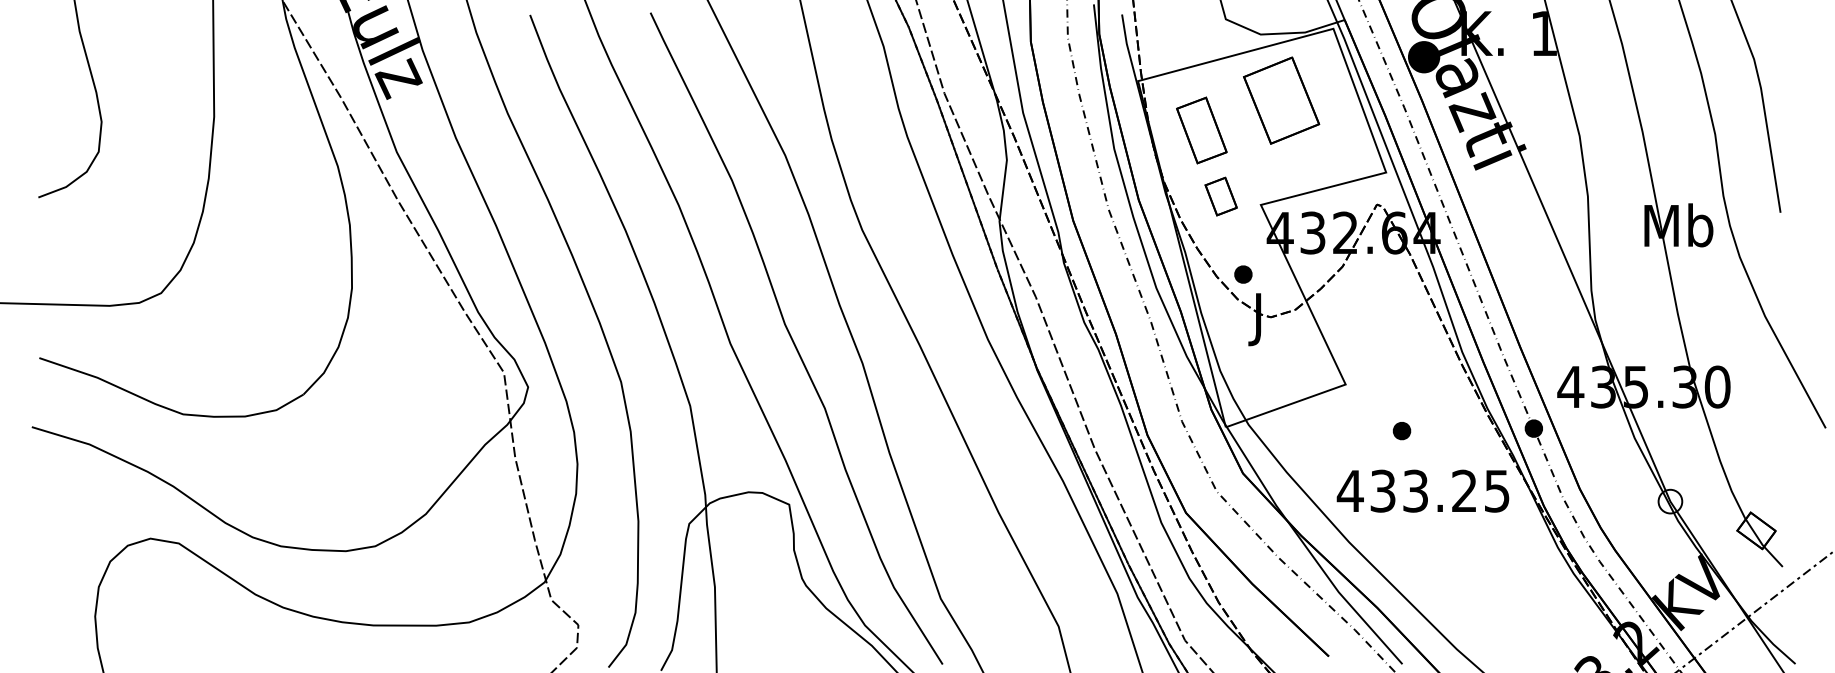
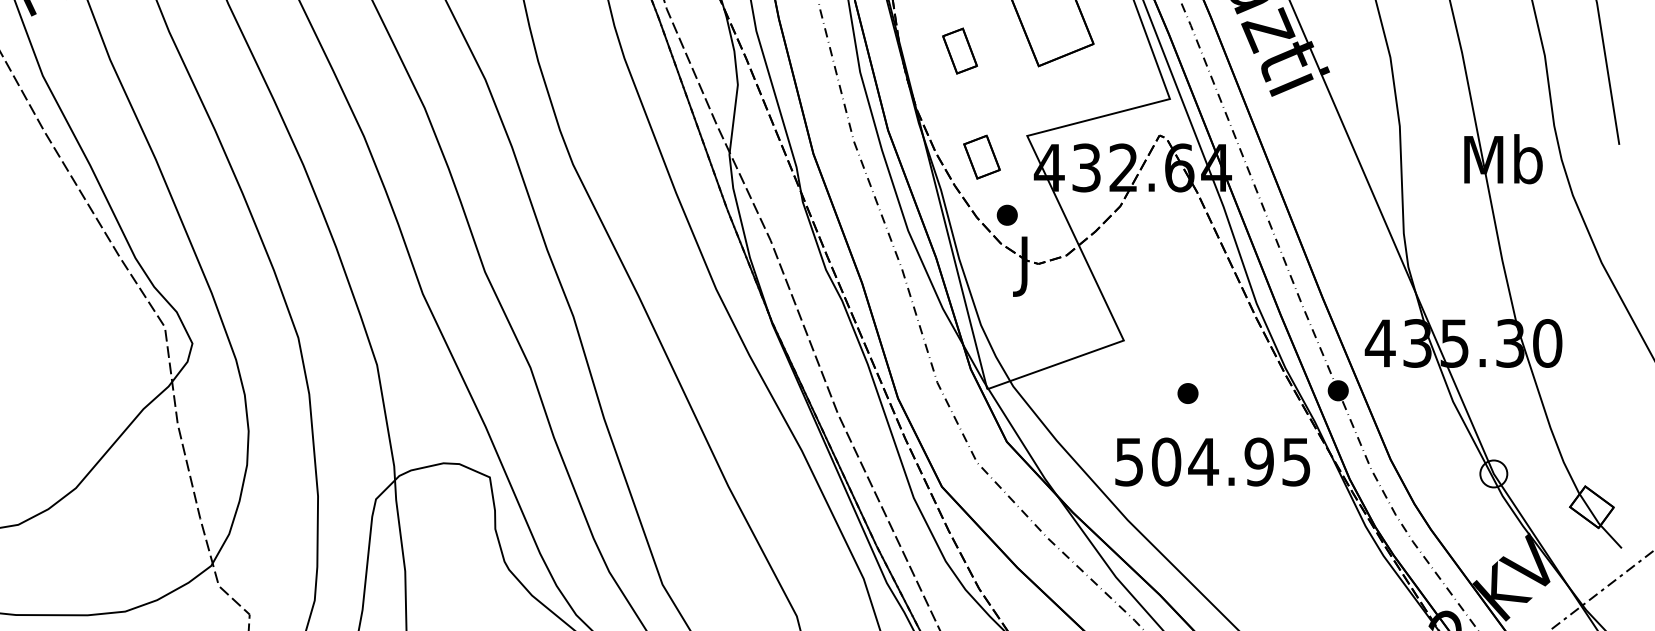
part: (1201, 130) -> (959, 51), size x0.6
part: (1220, 196) -> (981, 157), moved
text: (1406, 490) -> (1193, 461), 433.25 -> 504.95

